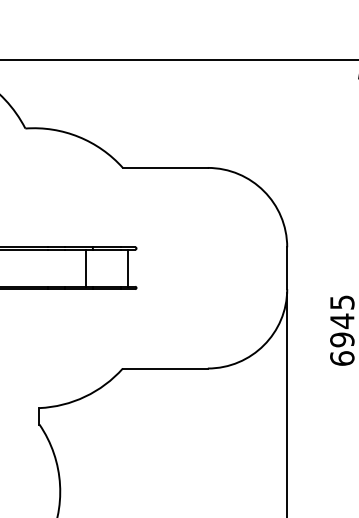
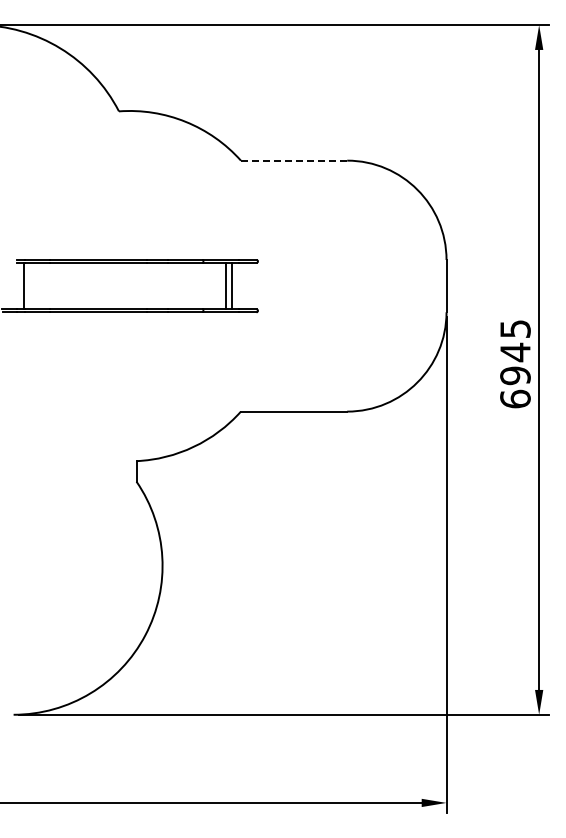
line: (164, 167) -> (293, 160), solid -> dashed
line: (85, 267) -> (231, 285), moved
line: (128, 267) -> (225, 285), moved

